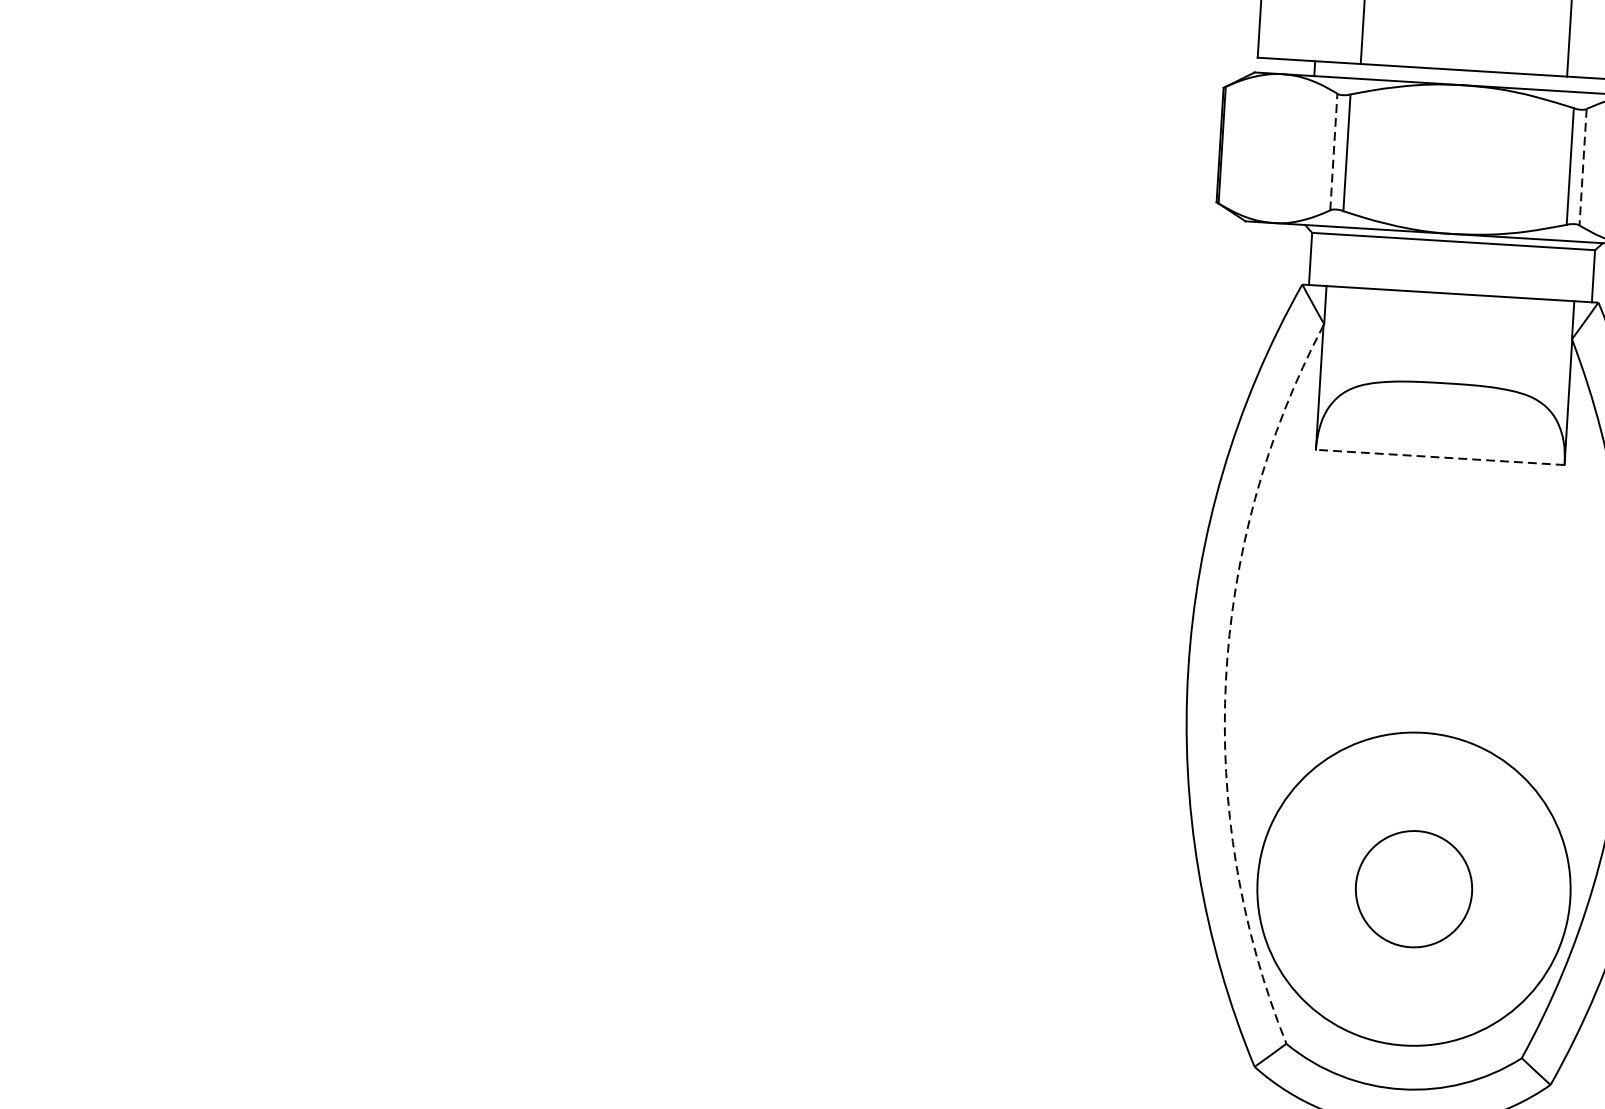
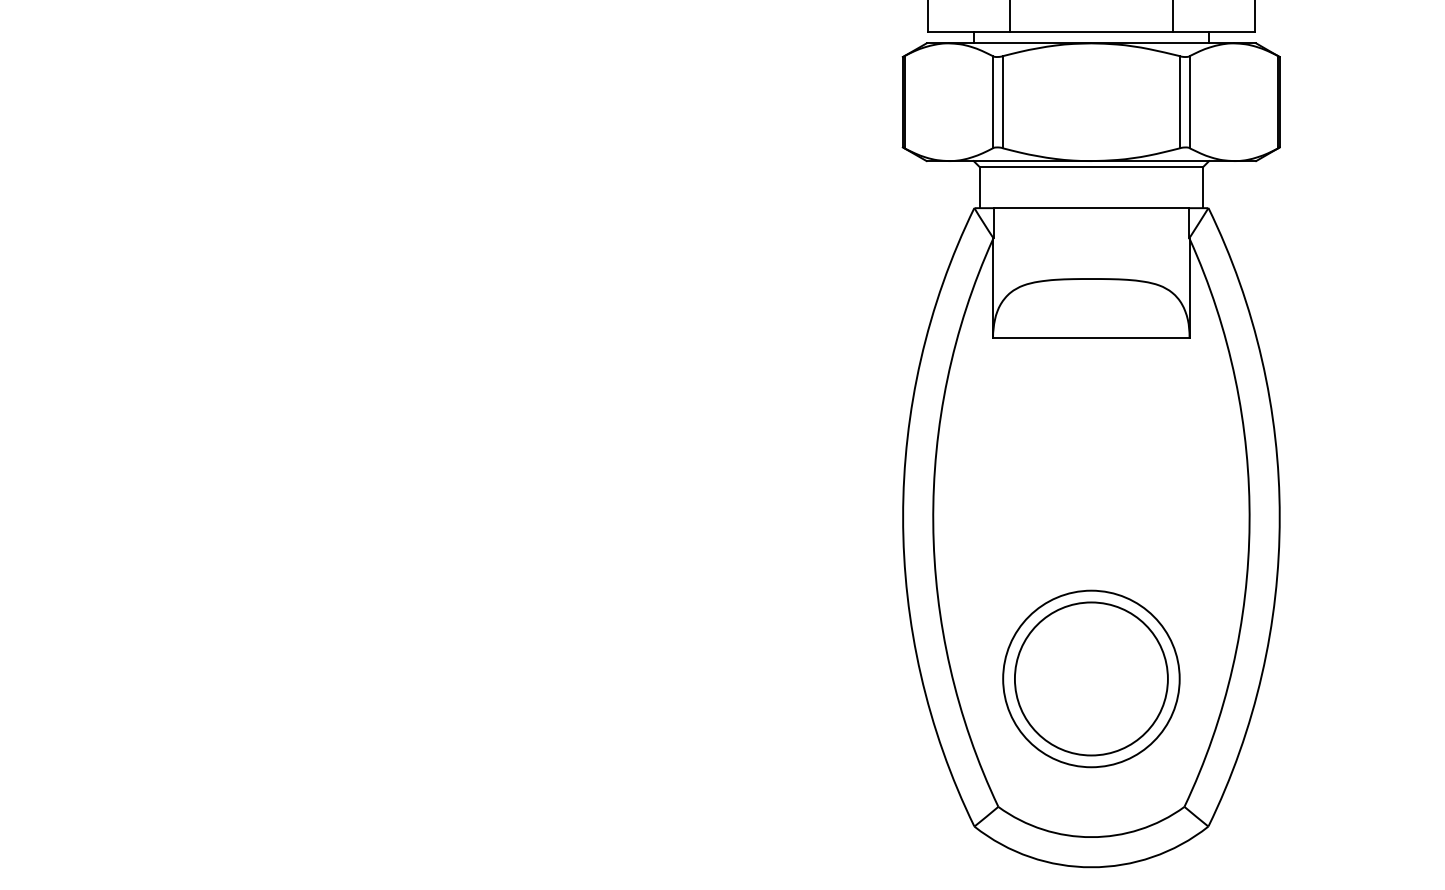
line: (1333, 151) -> (992, 101), dashed -> solid
line: (1582, 167) -> (1189, 102), dashed -> solid
line: (1439, 457) -> (1090, 337), dashed -> solid
arc: (1226, 680) -> (933, 523), dashed -> solid
circle: (1412, 888) -> (1090, 678), size x1.67
circle: (1414, 888) -> (1091, 678), size x0.71

